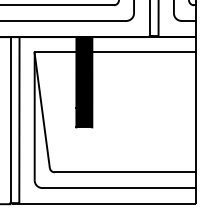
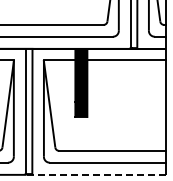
line: (104, 203) -> (96, 174), solid -> dashed

